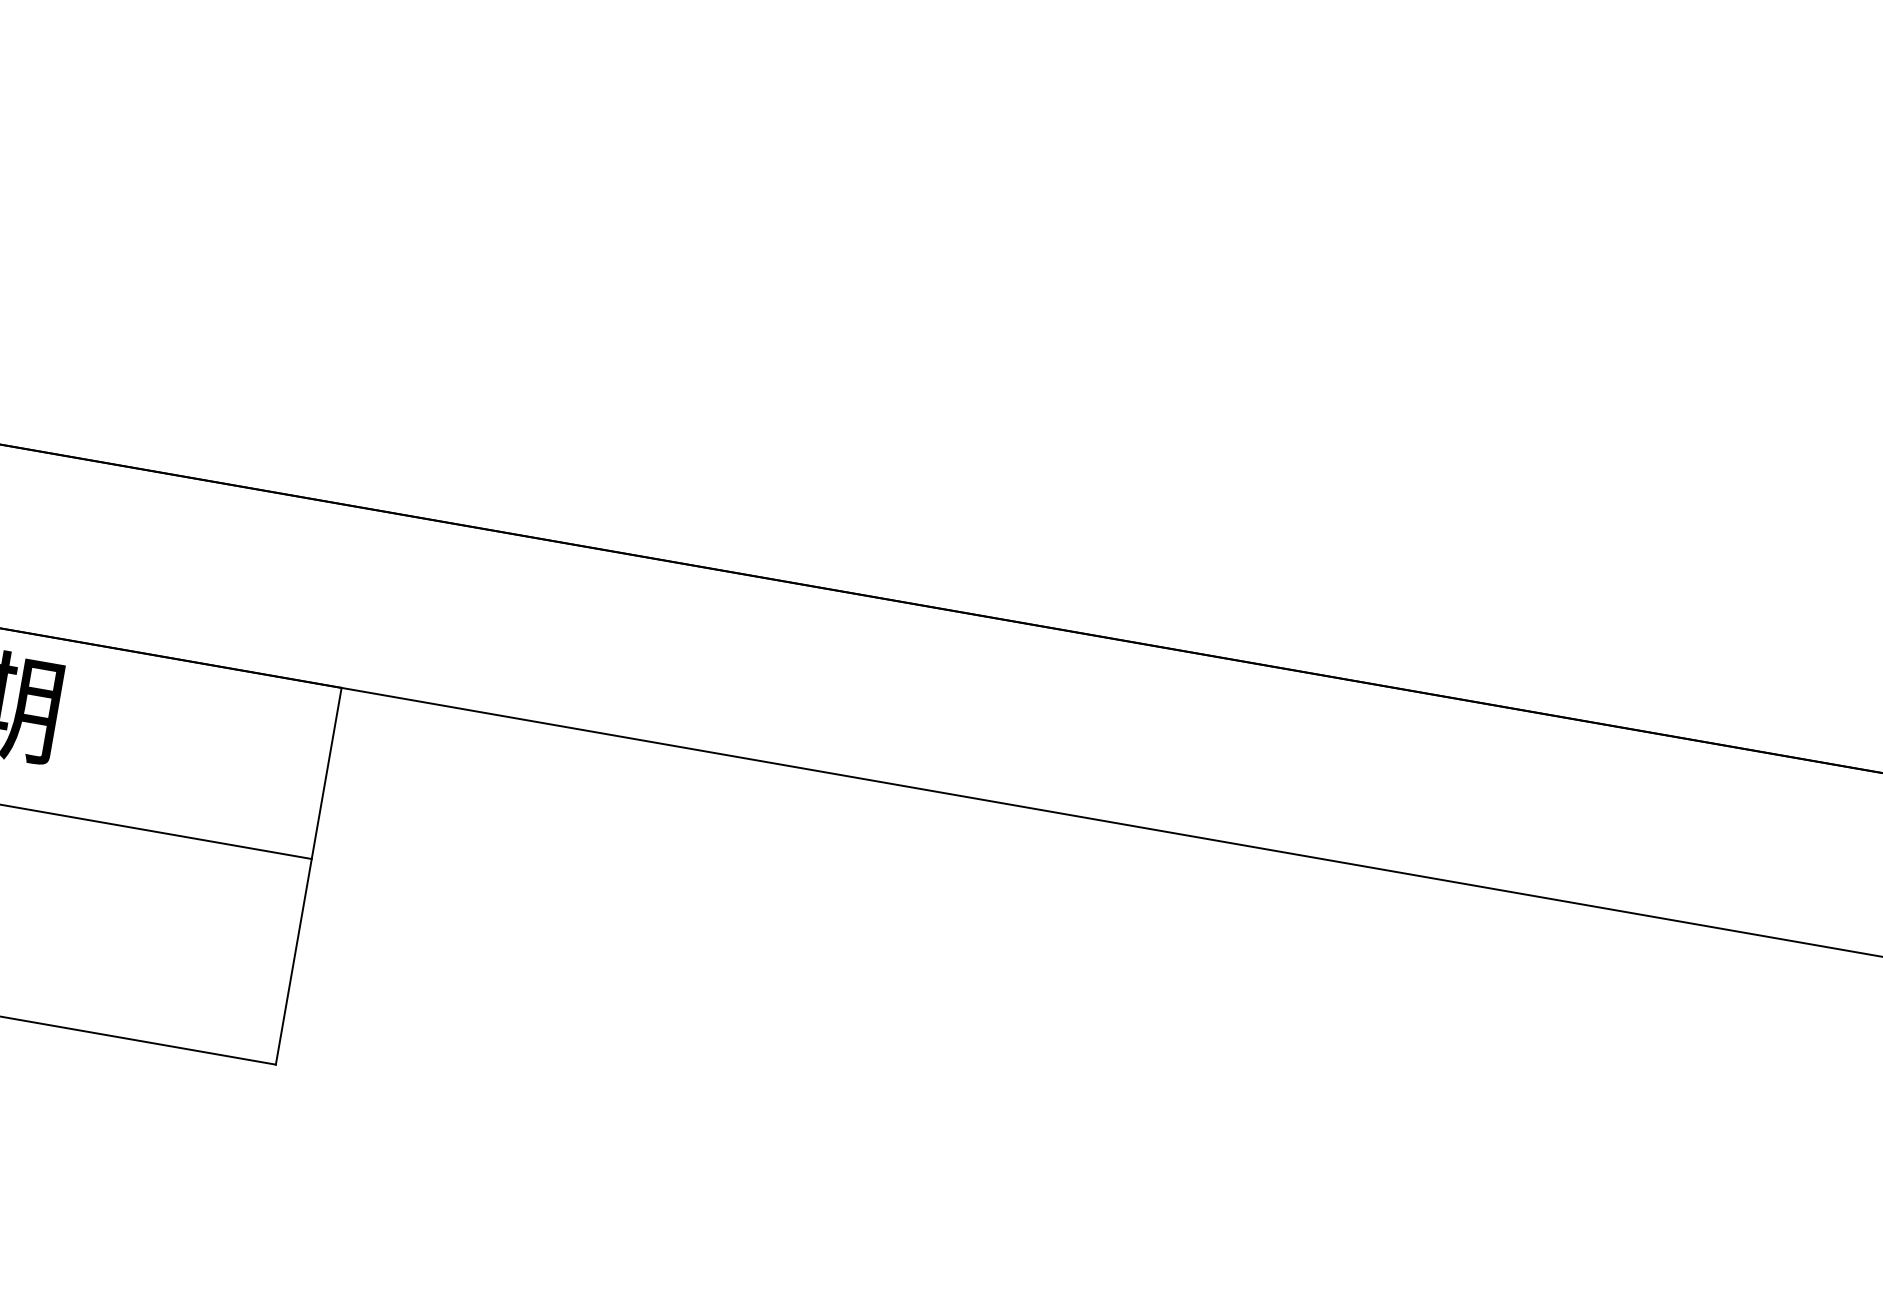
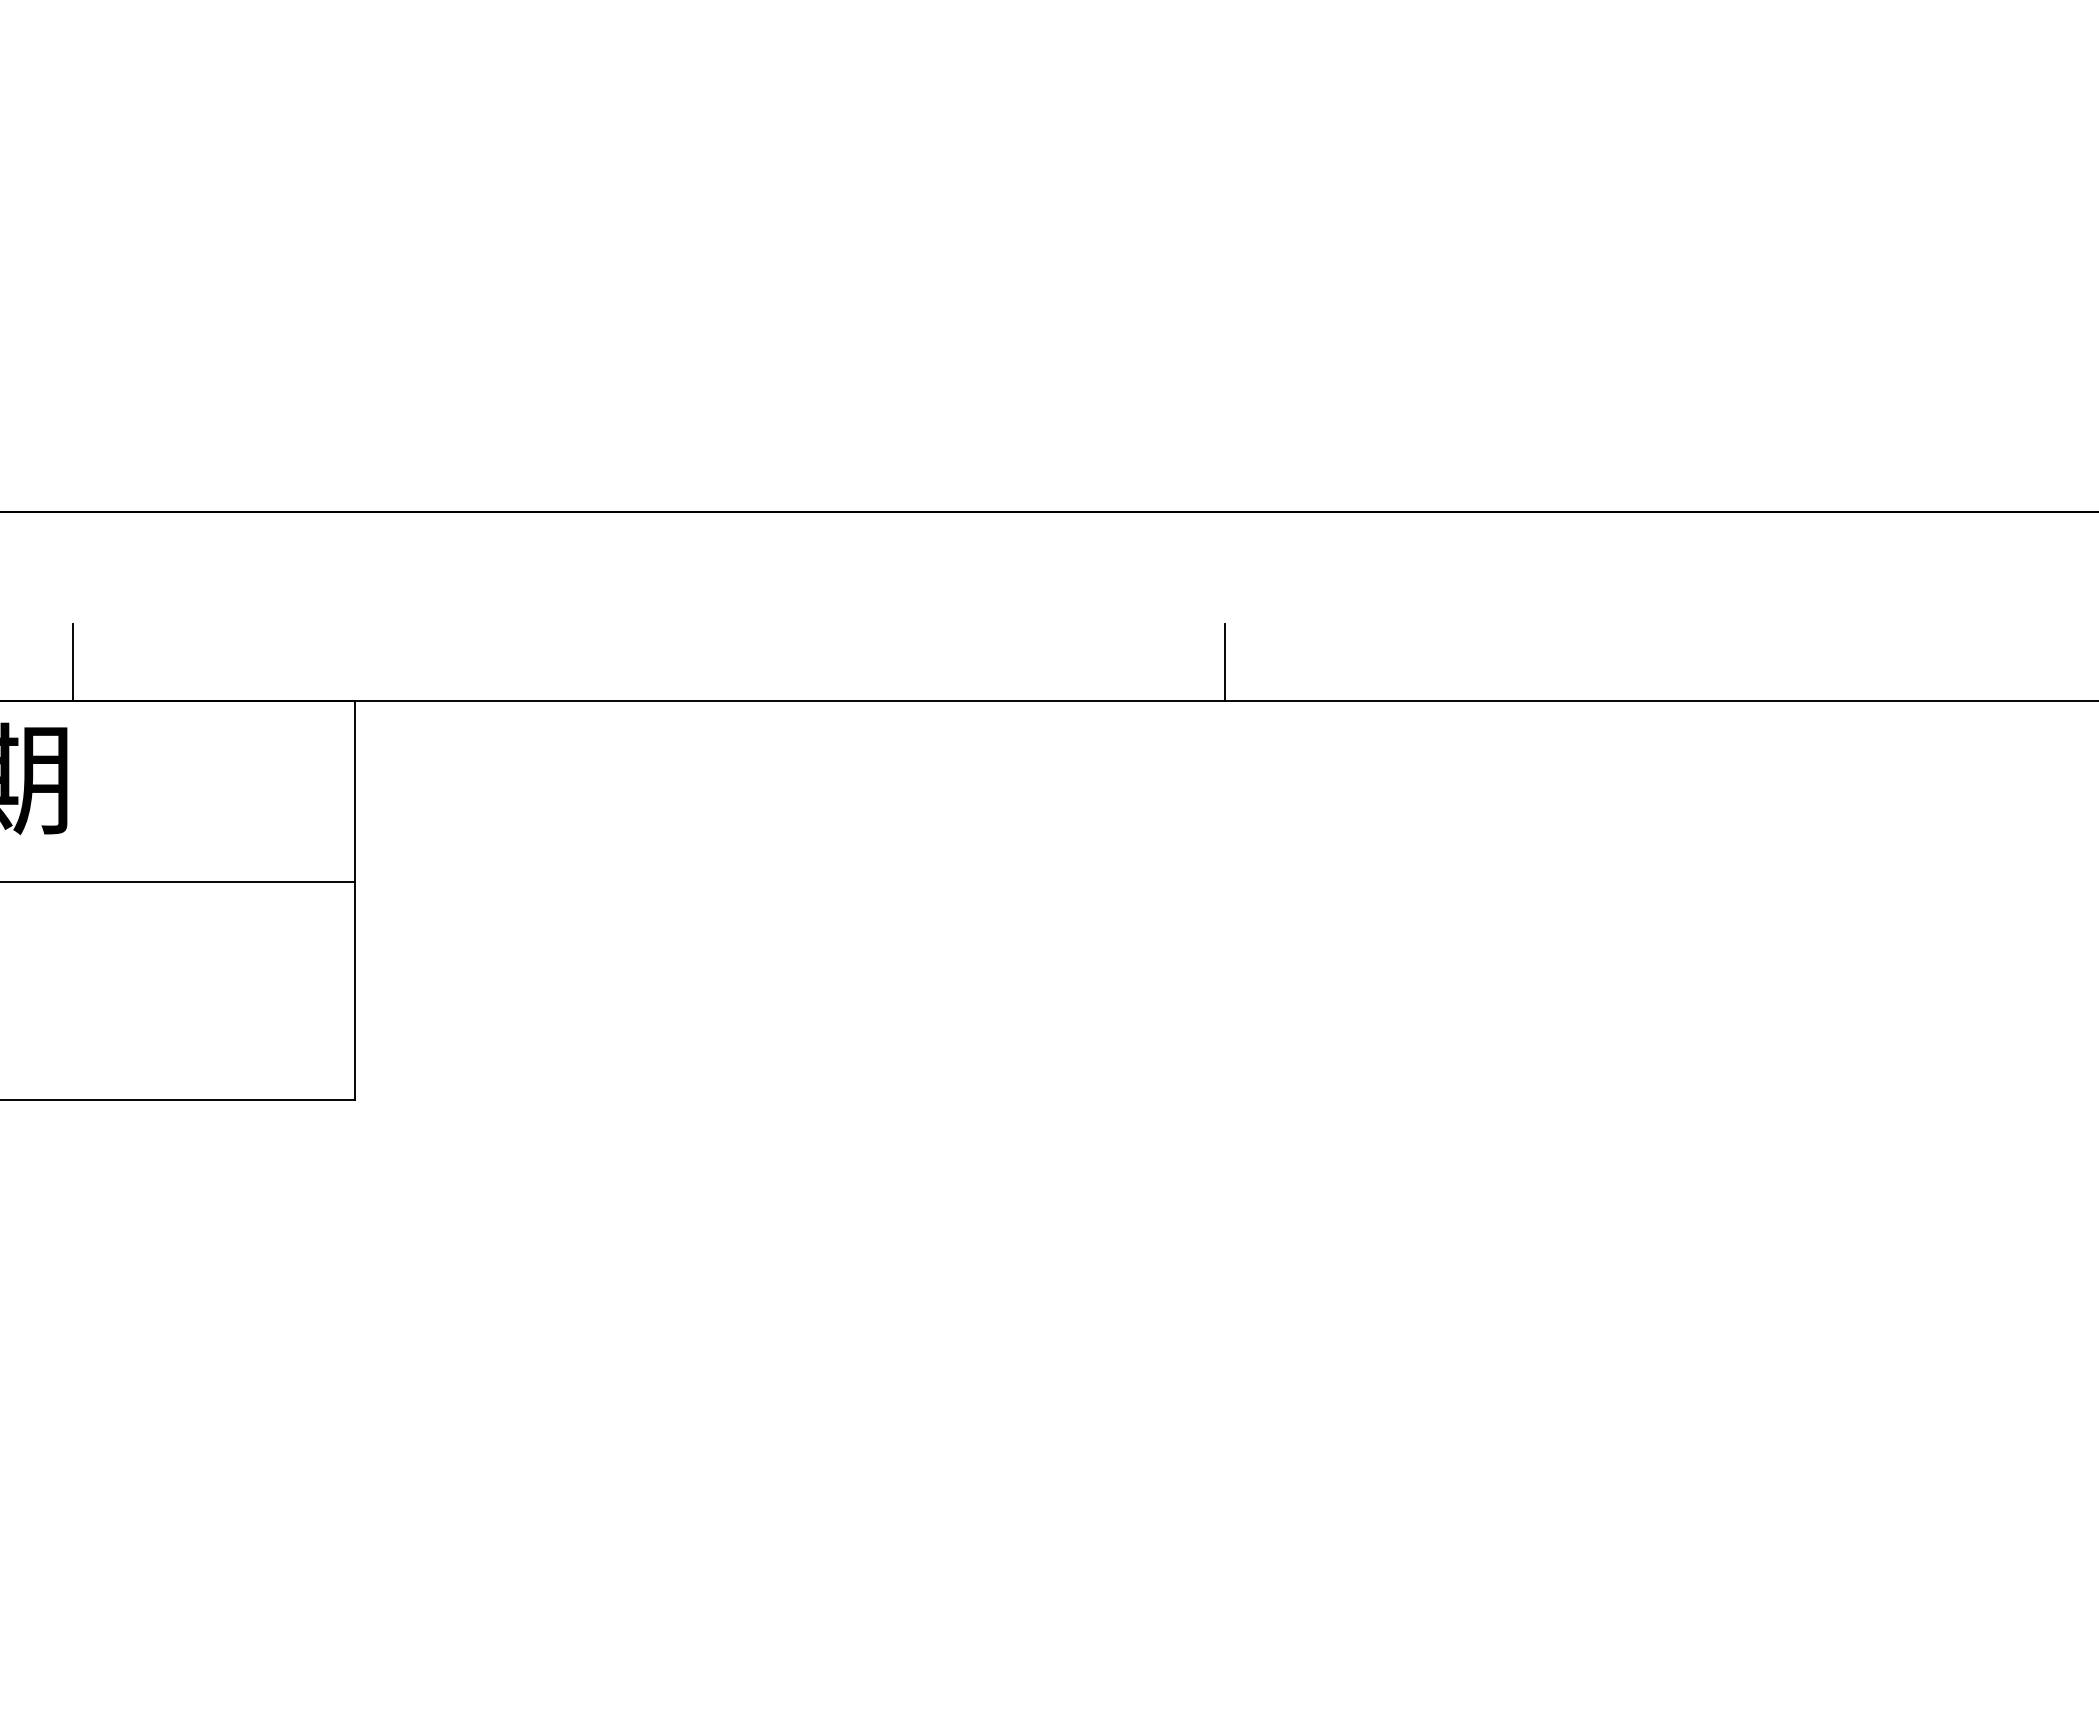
line: (82, 605) -> (73, 662), added
line: (1170, 795) -> (1225, 662), added

